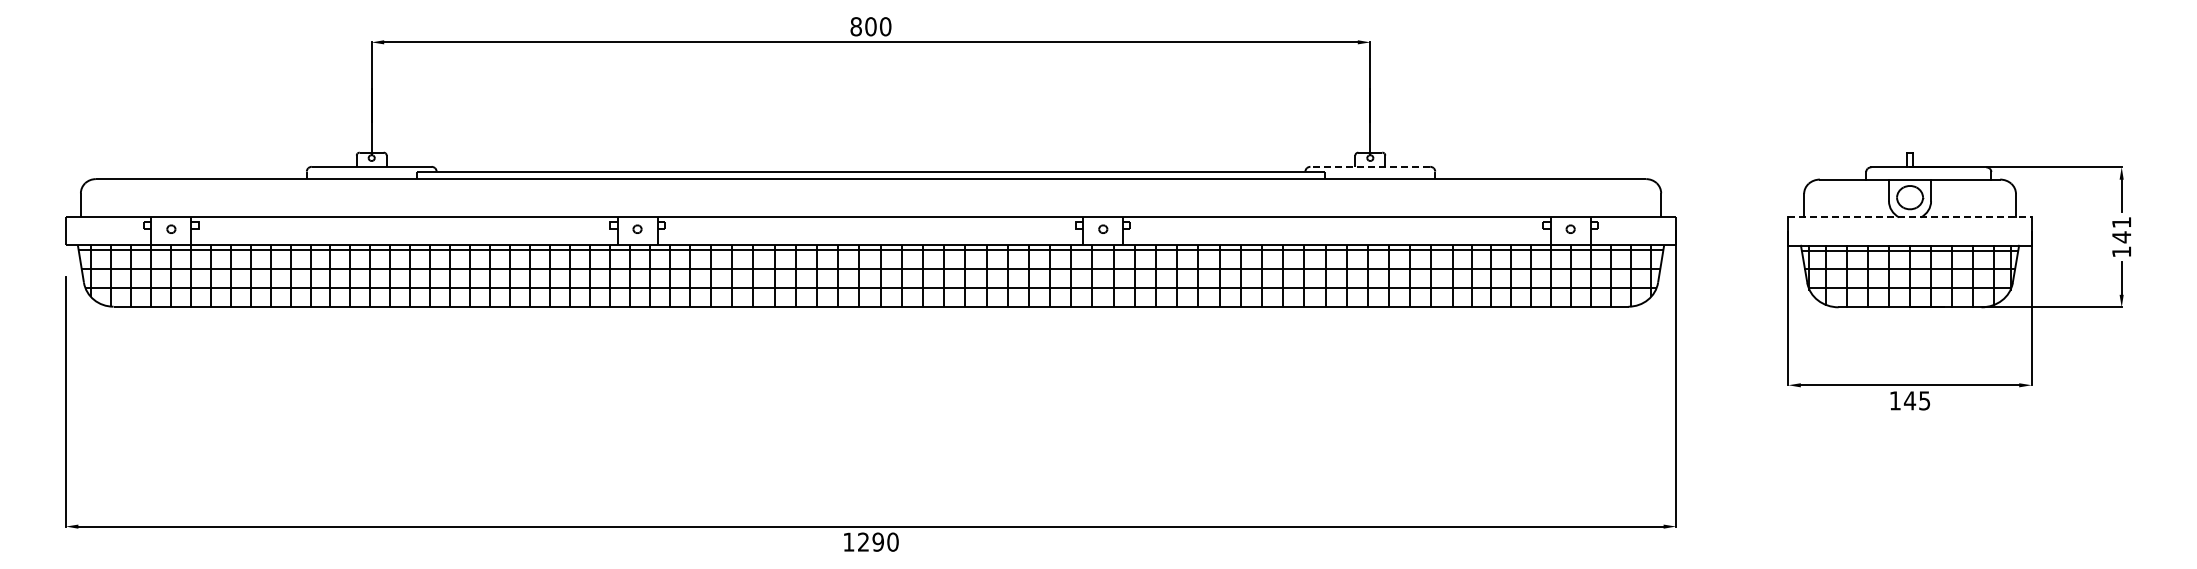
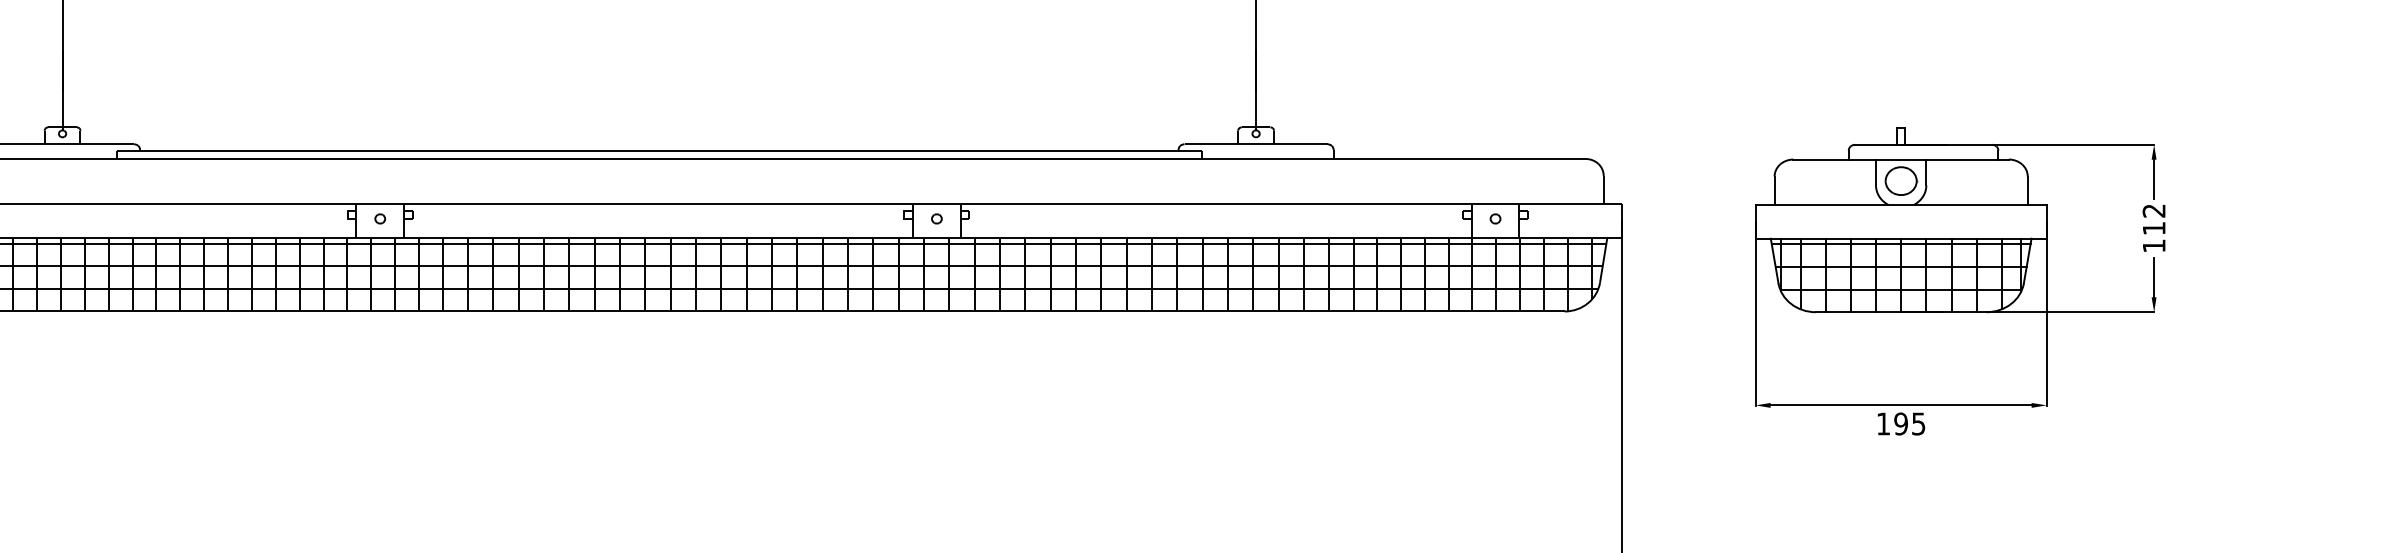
line: (1370, 166) -> (1256, 143), dashed -> solid
line: (1910, 217) -> (1901, 204), dashed -> solid
text: (2121, 230) -> (2153, 220), 141 -> 112
text: (1909, 400) -> (1900, 423), 145 -> 195

